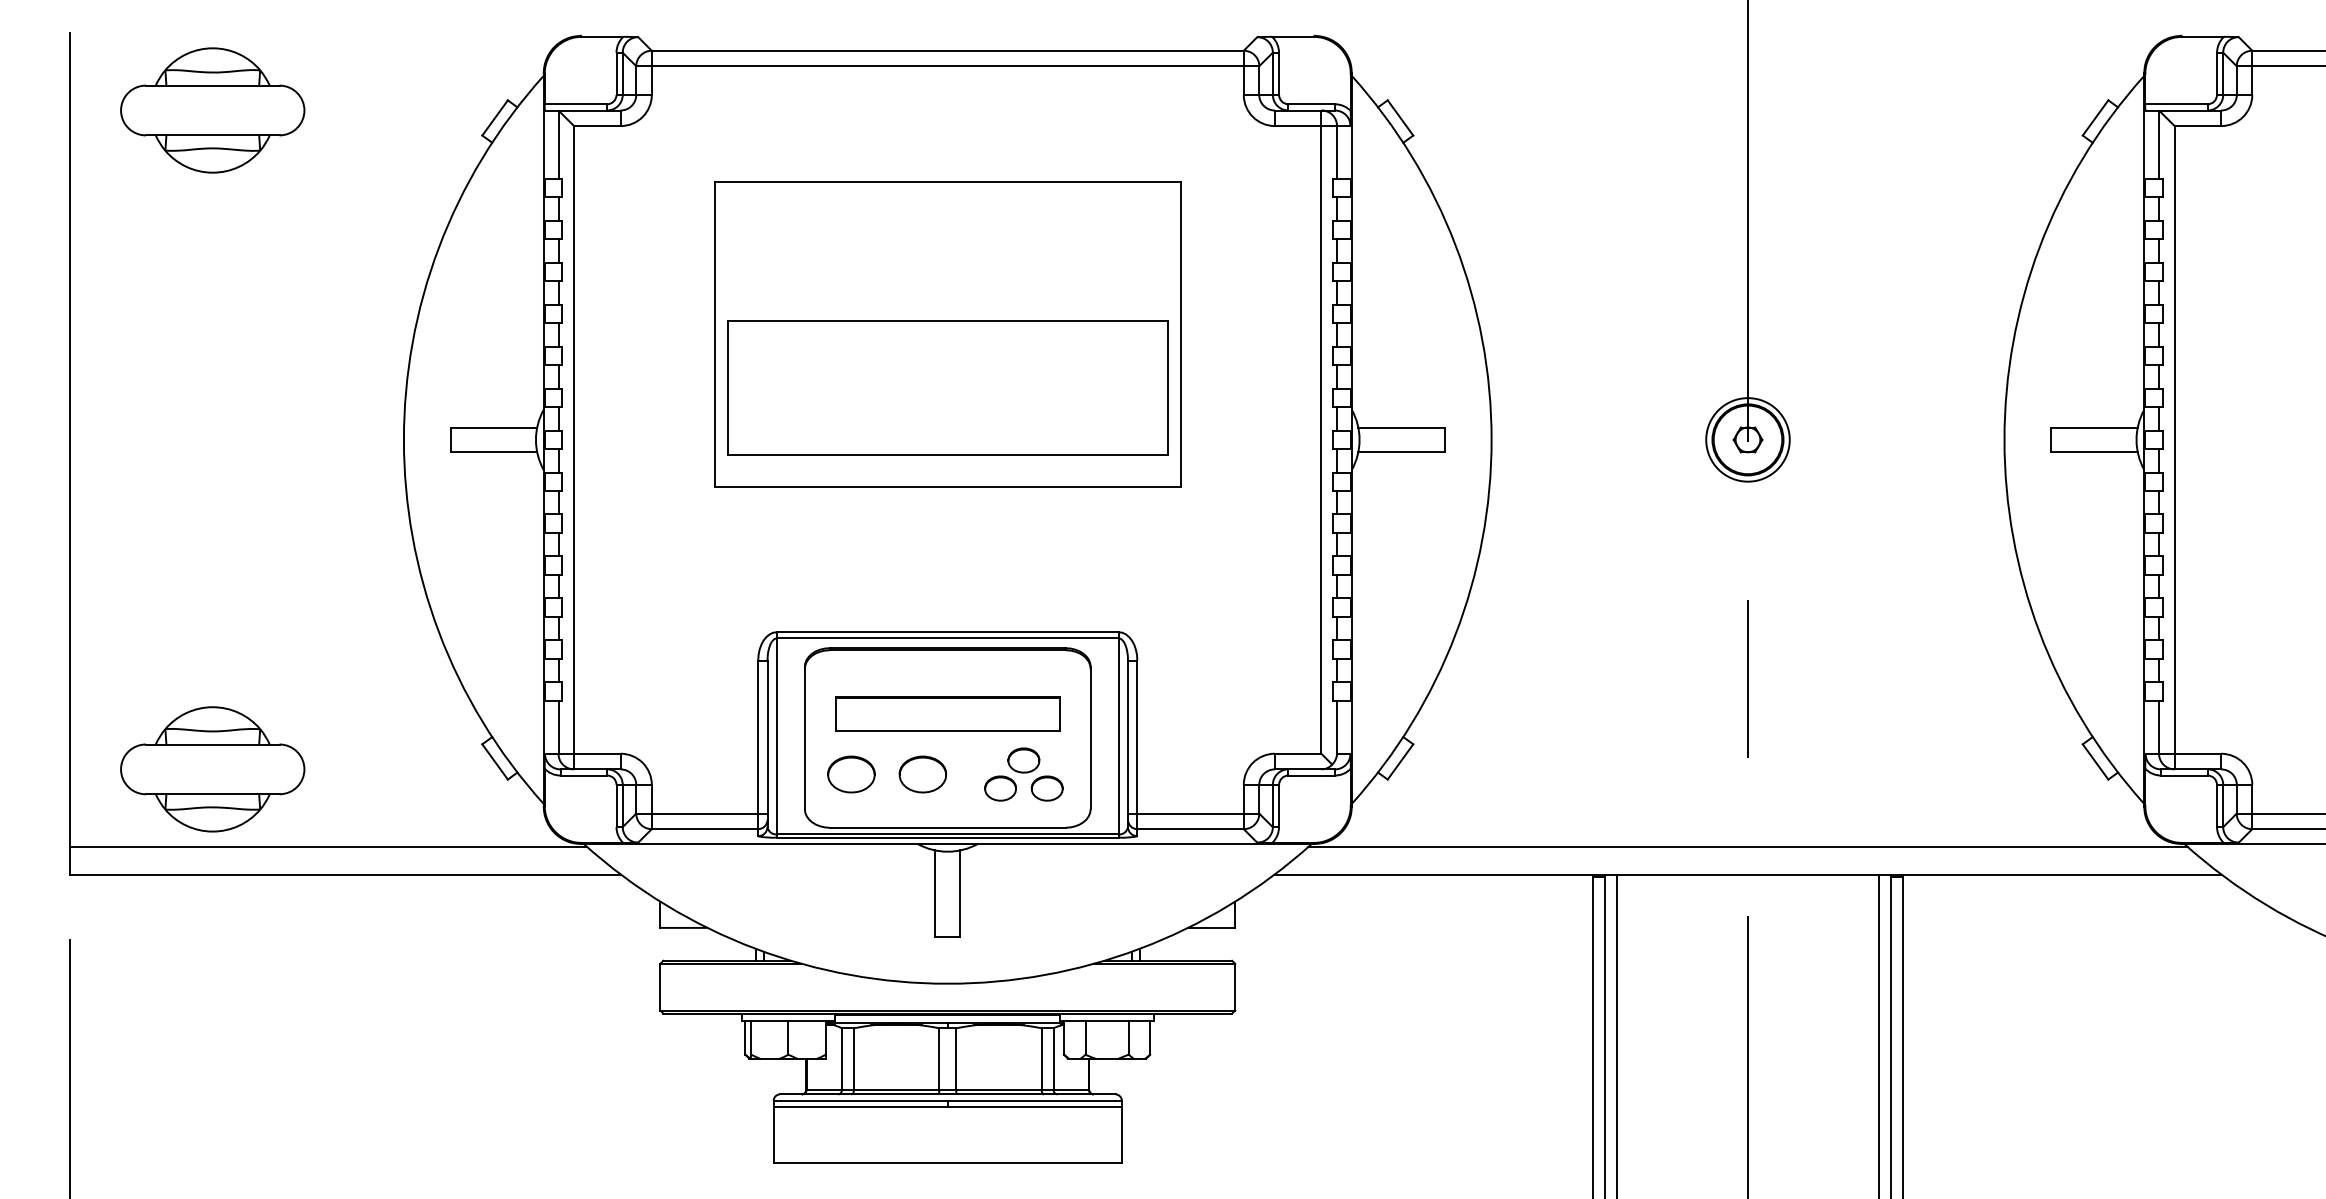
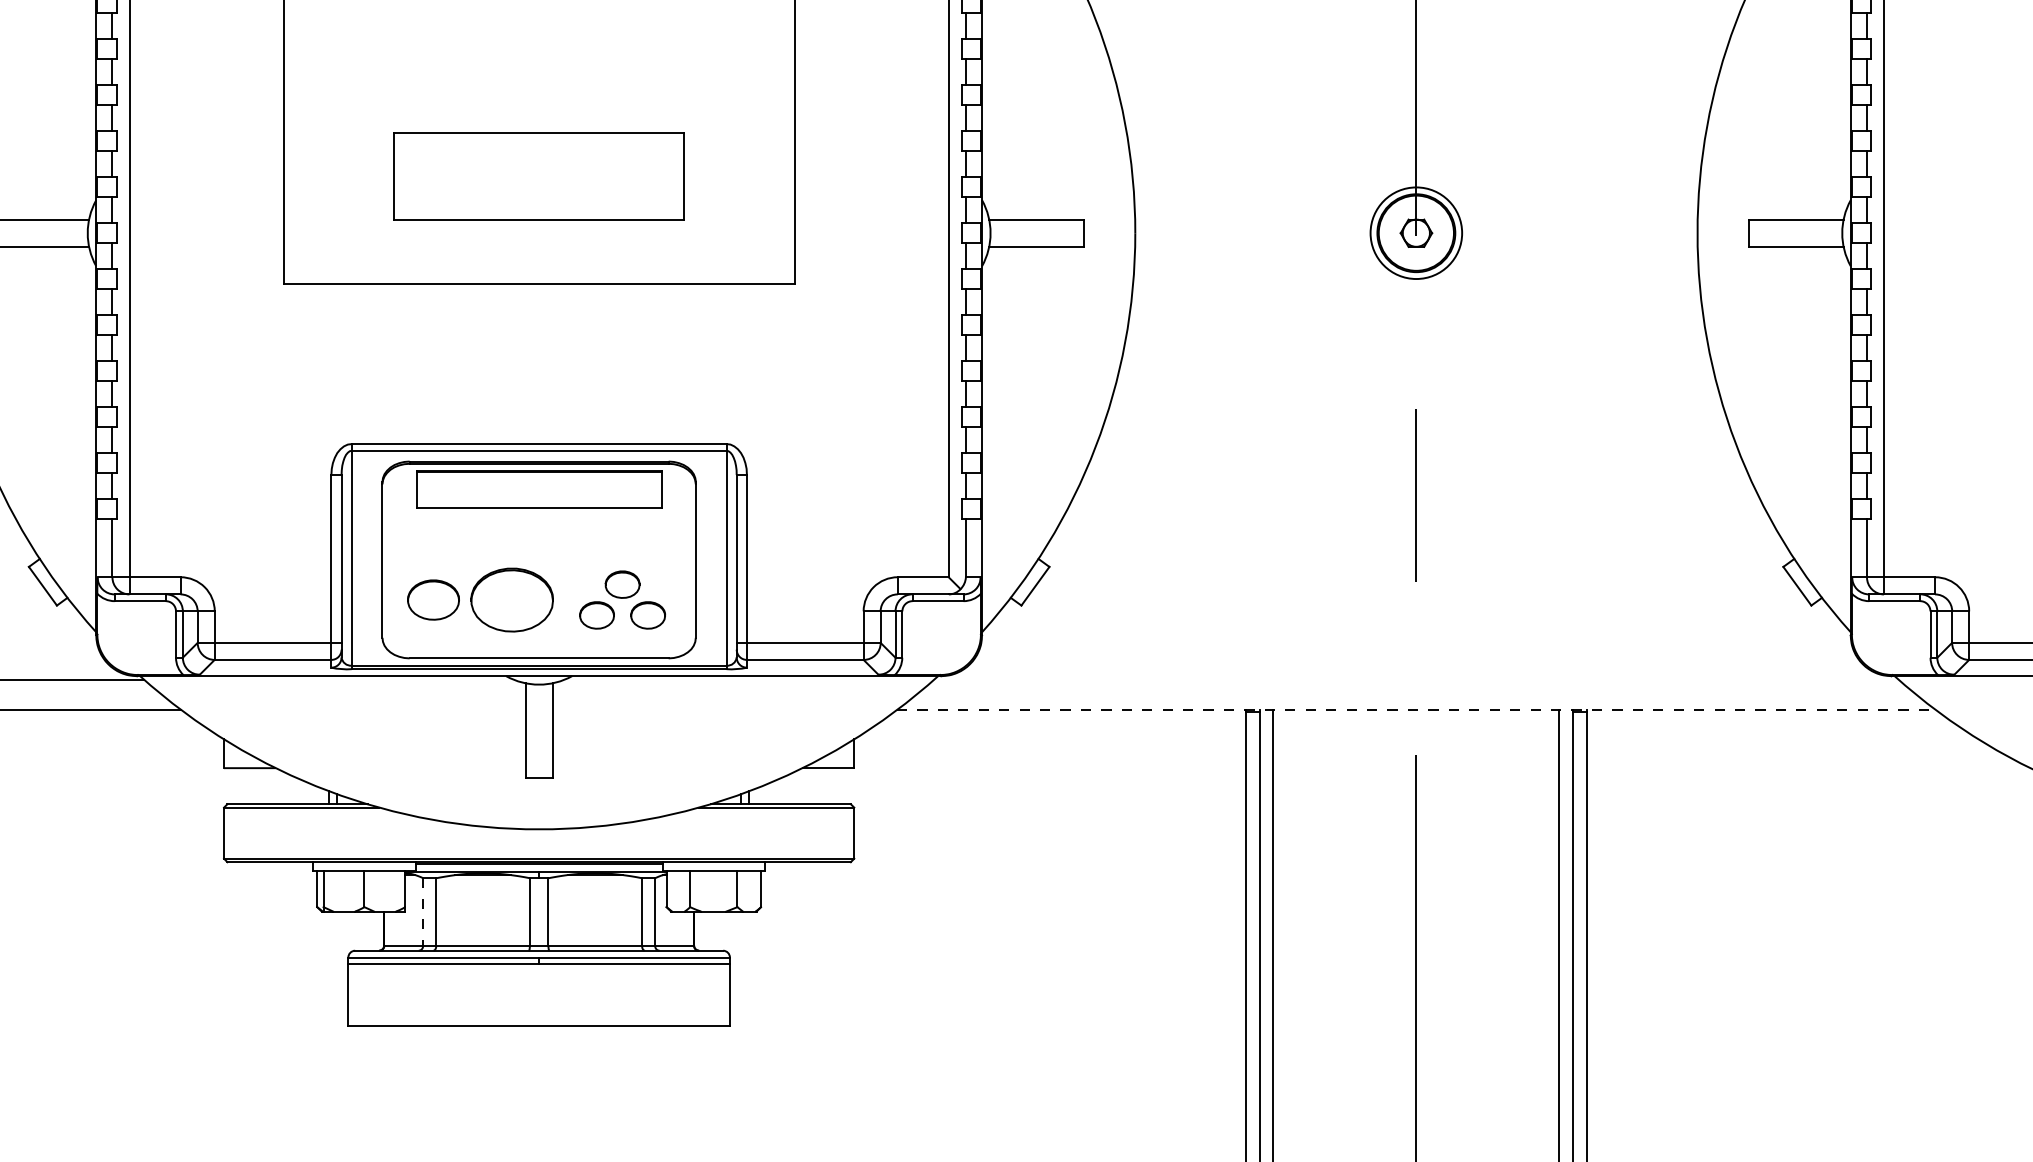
part: (947, 387) -> (538, 175), size x0.6
part: (947, 713) -> (538, 489), moved
part: (922, 774) -> (511, 600), size x1.6
line: (1747, 847) -> (1415, 680), removed
line: (1748, 875) -> (1416, 710), solid -> dashed
line: (842, 1059) -> (423, 912), solid -> dashed

